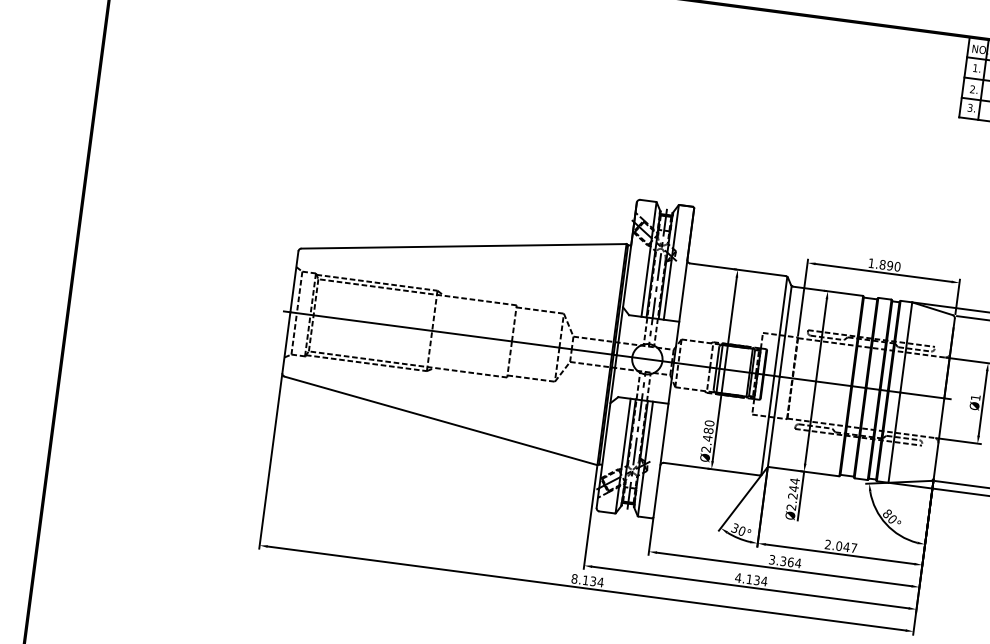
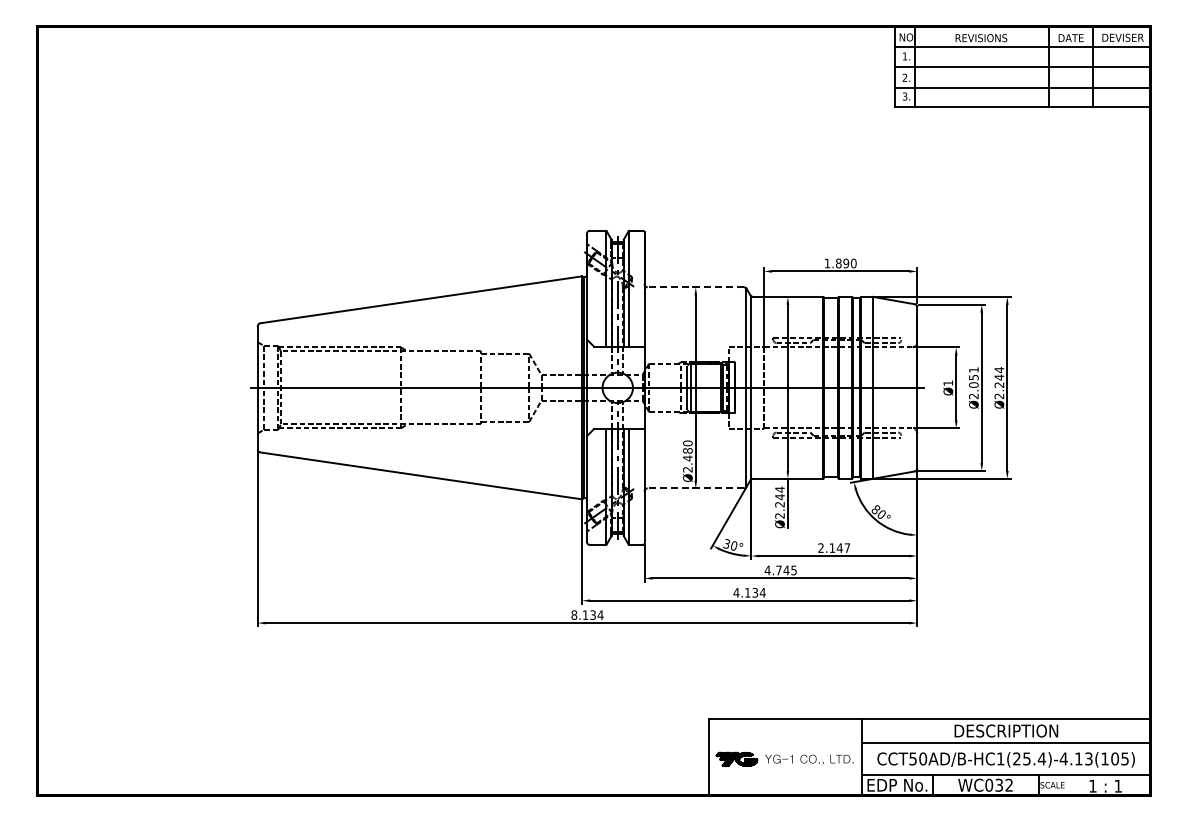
line: (737, 269) -> (695, 287), solid -> dashed
line: (711, 469) -> (695, 488), solid -> dashed
text: (839, 545) -> (832, 547), 2.047 -> 2.147
text: (784, 561) -> (780, 570), 3.364 -> 4.745

